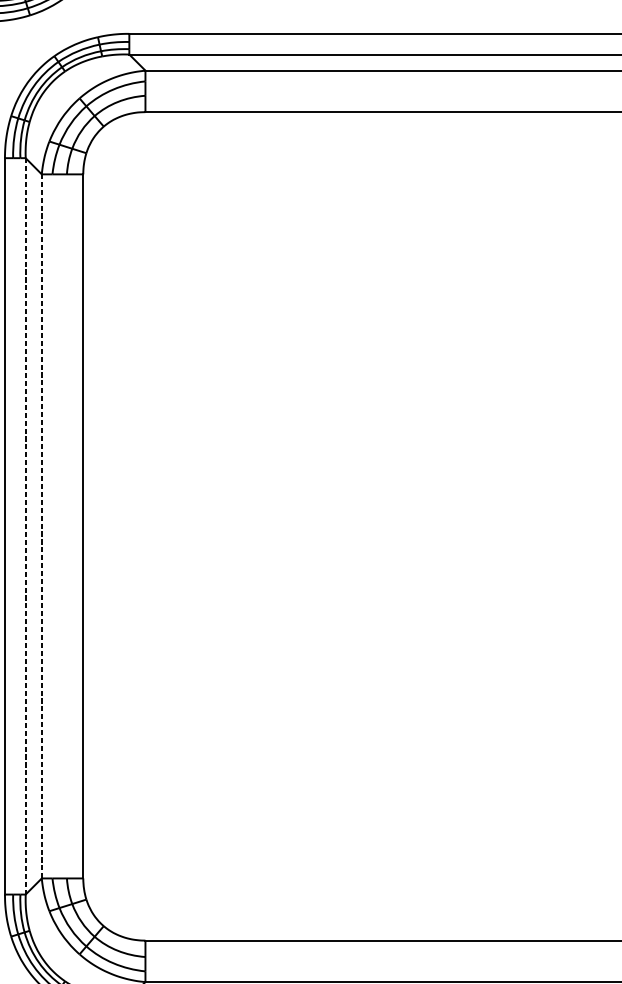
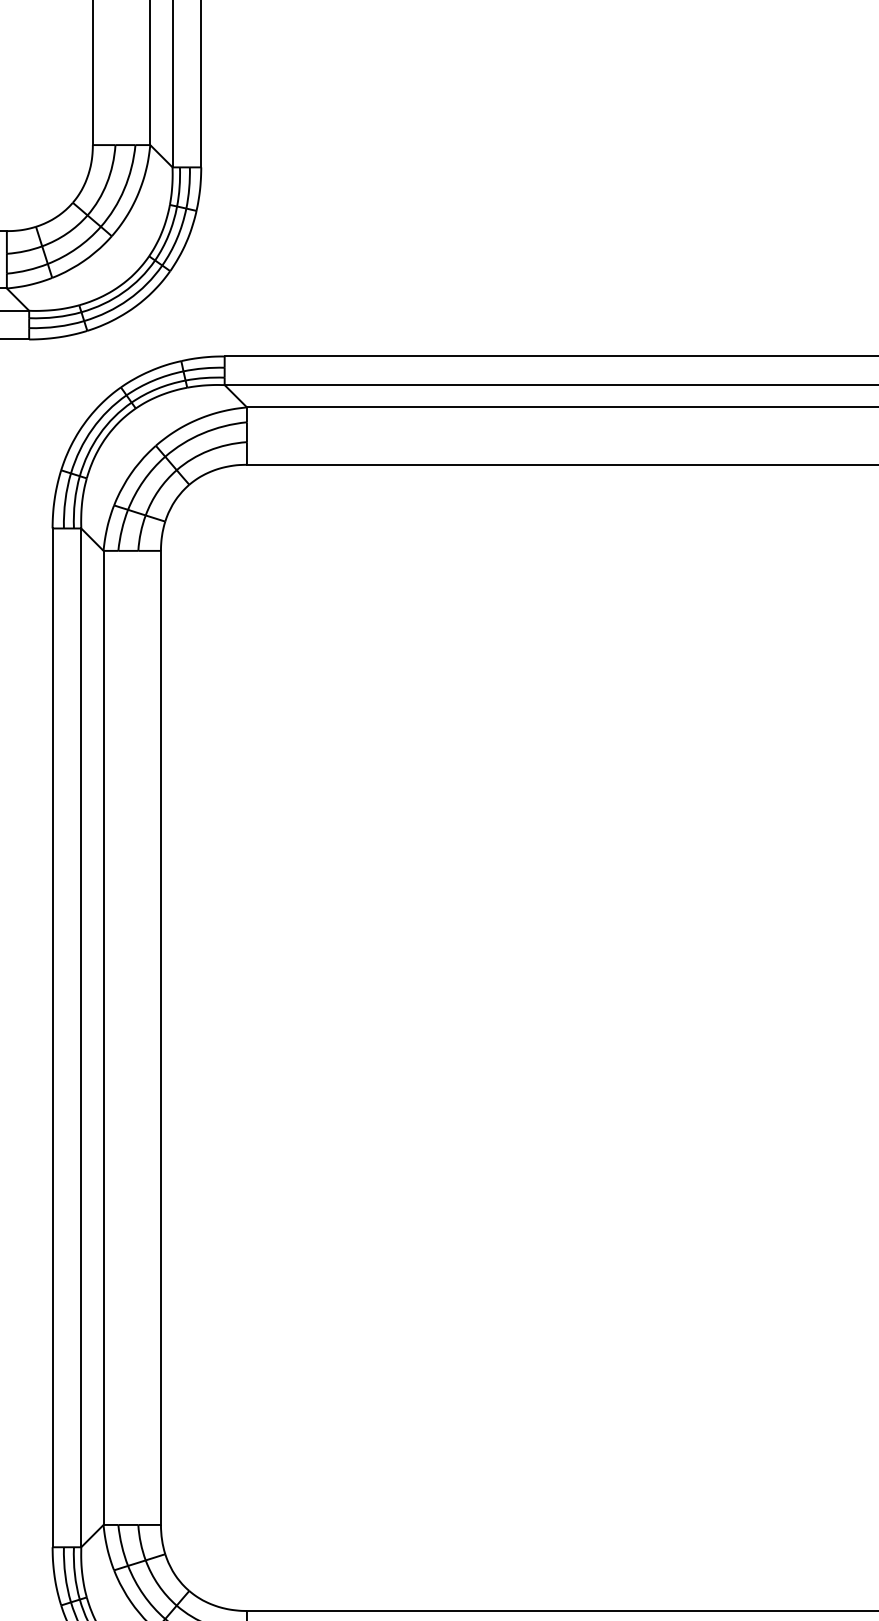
line: (25, 526) -> (81, 1038), dashed -> solid
line: (41, 526) -> (103, 1037), dashed -> solid

